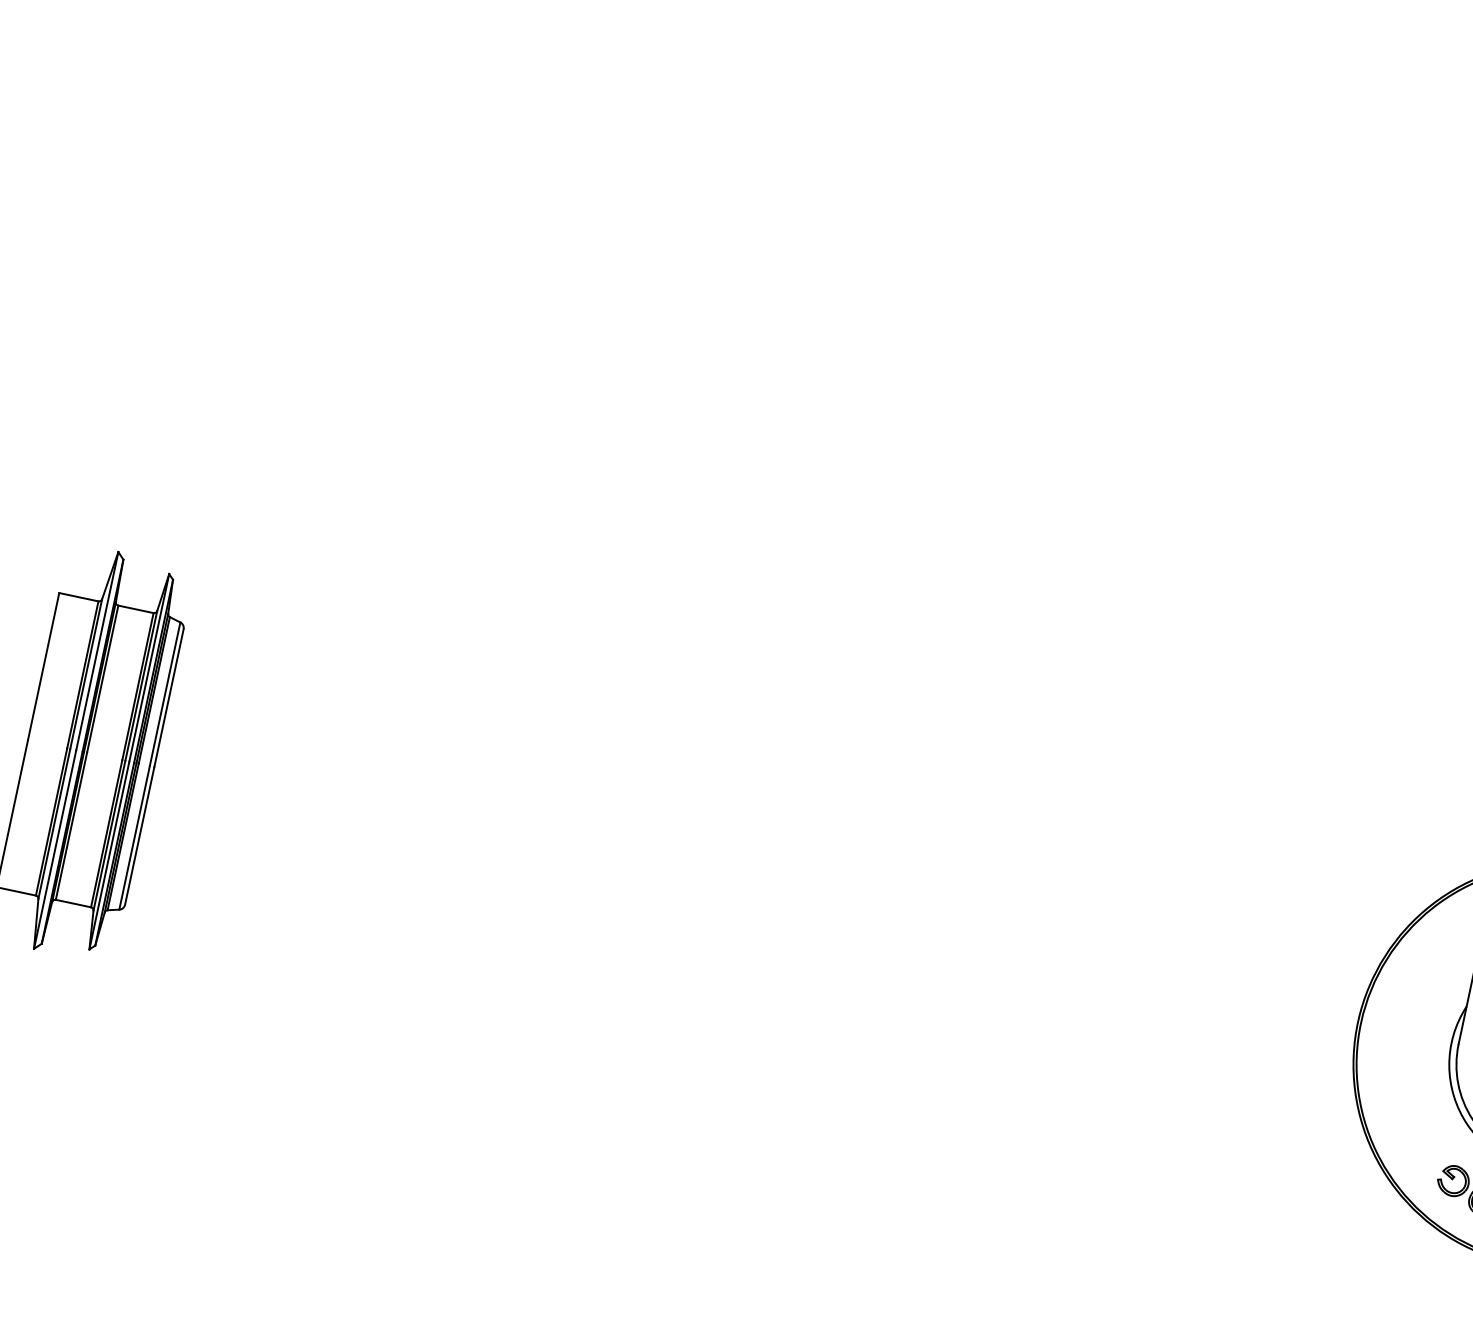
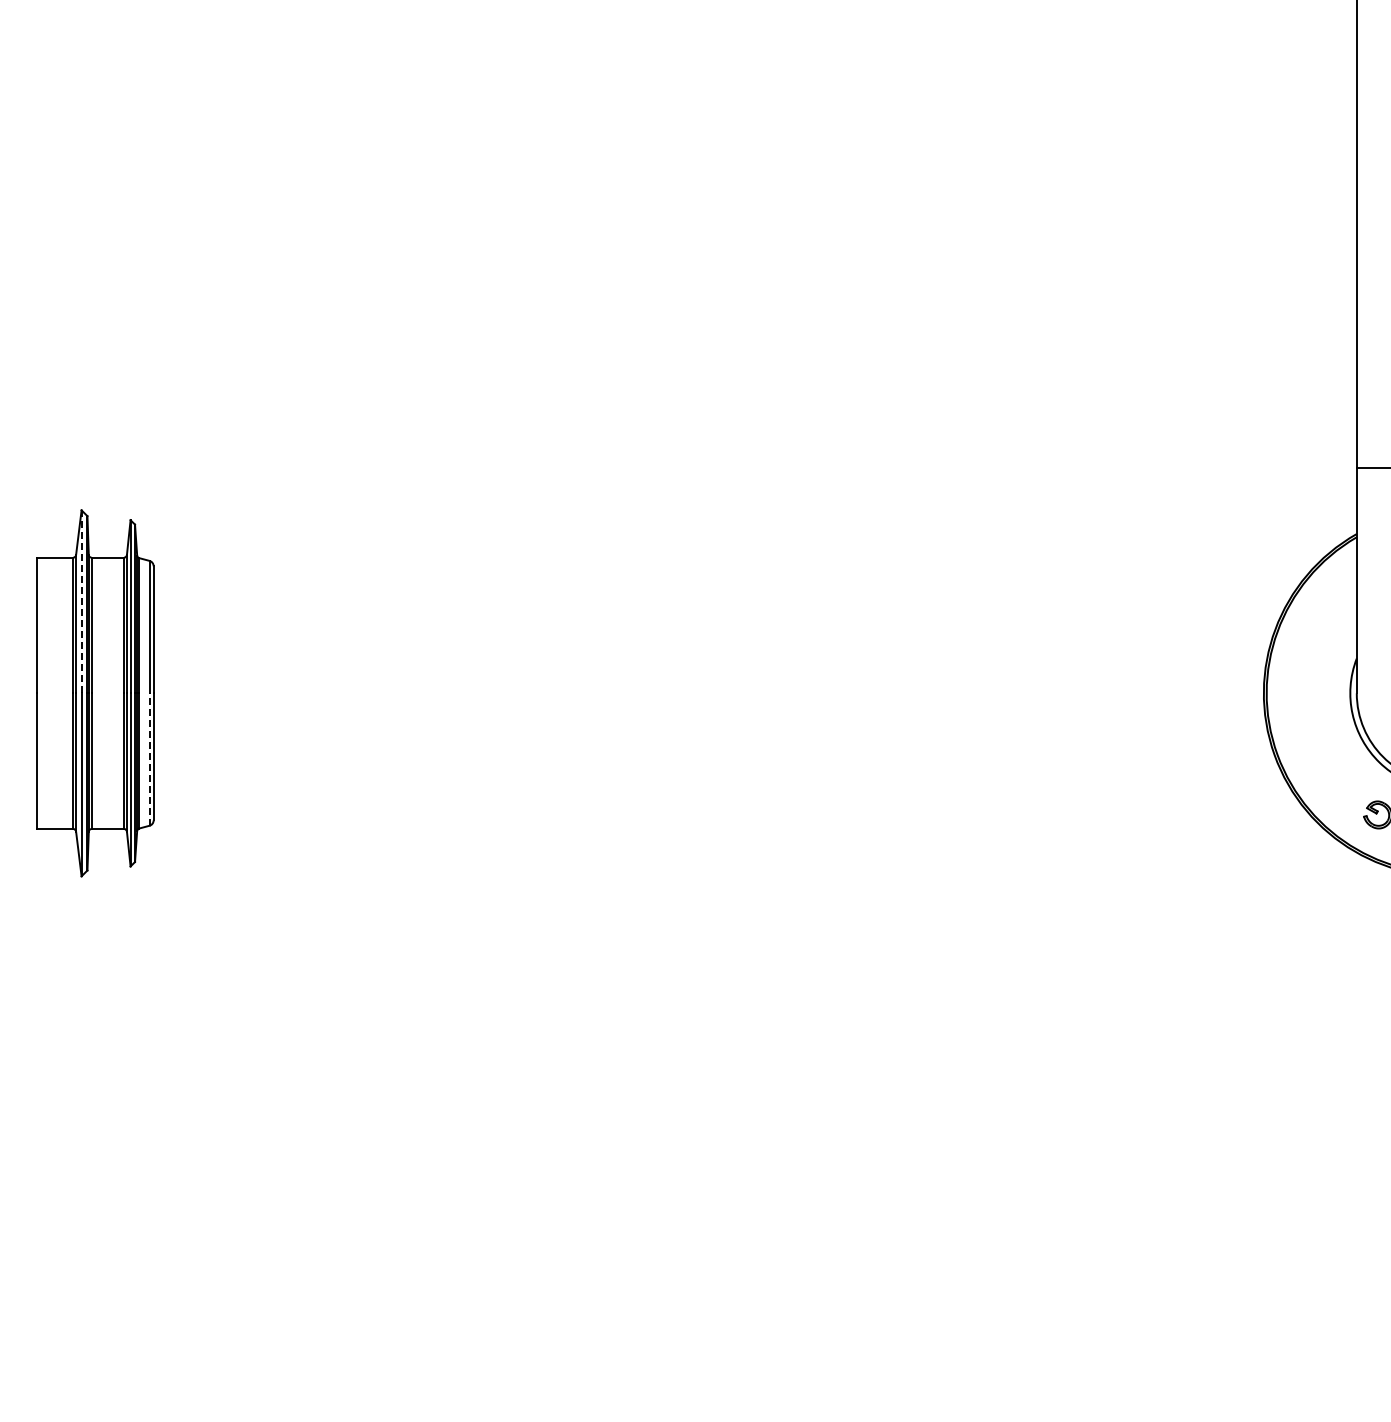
line: (97, 650) -> (81, 601), solid -> dashed
line: (134, 837) -> (149, 759), solid -> dashed

